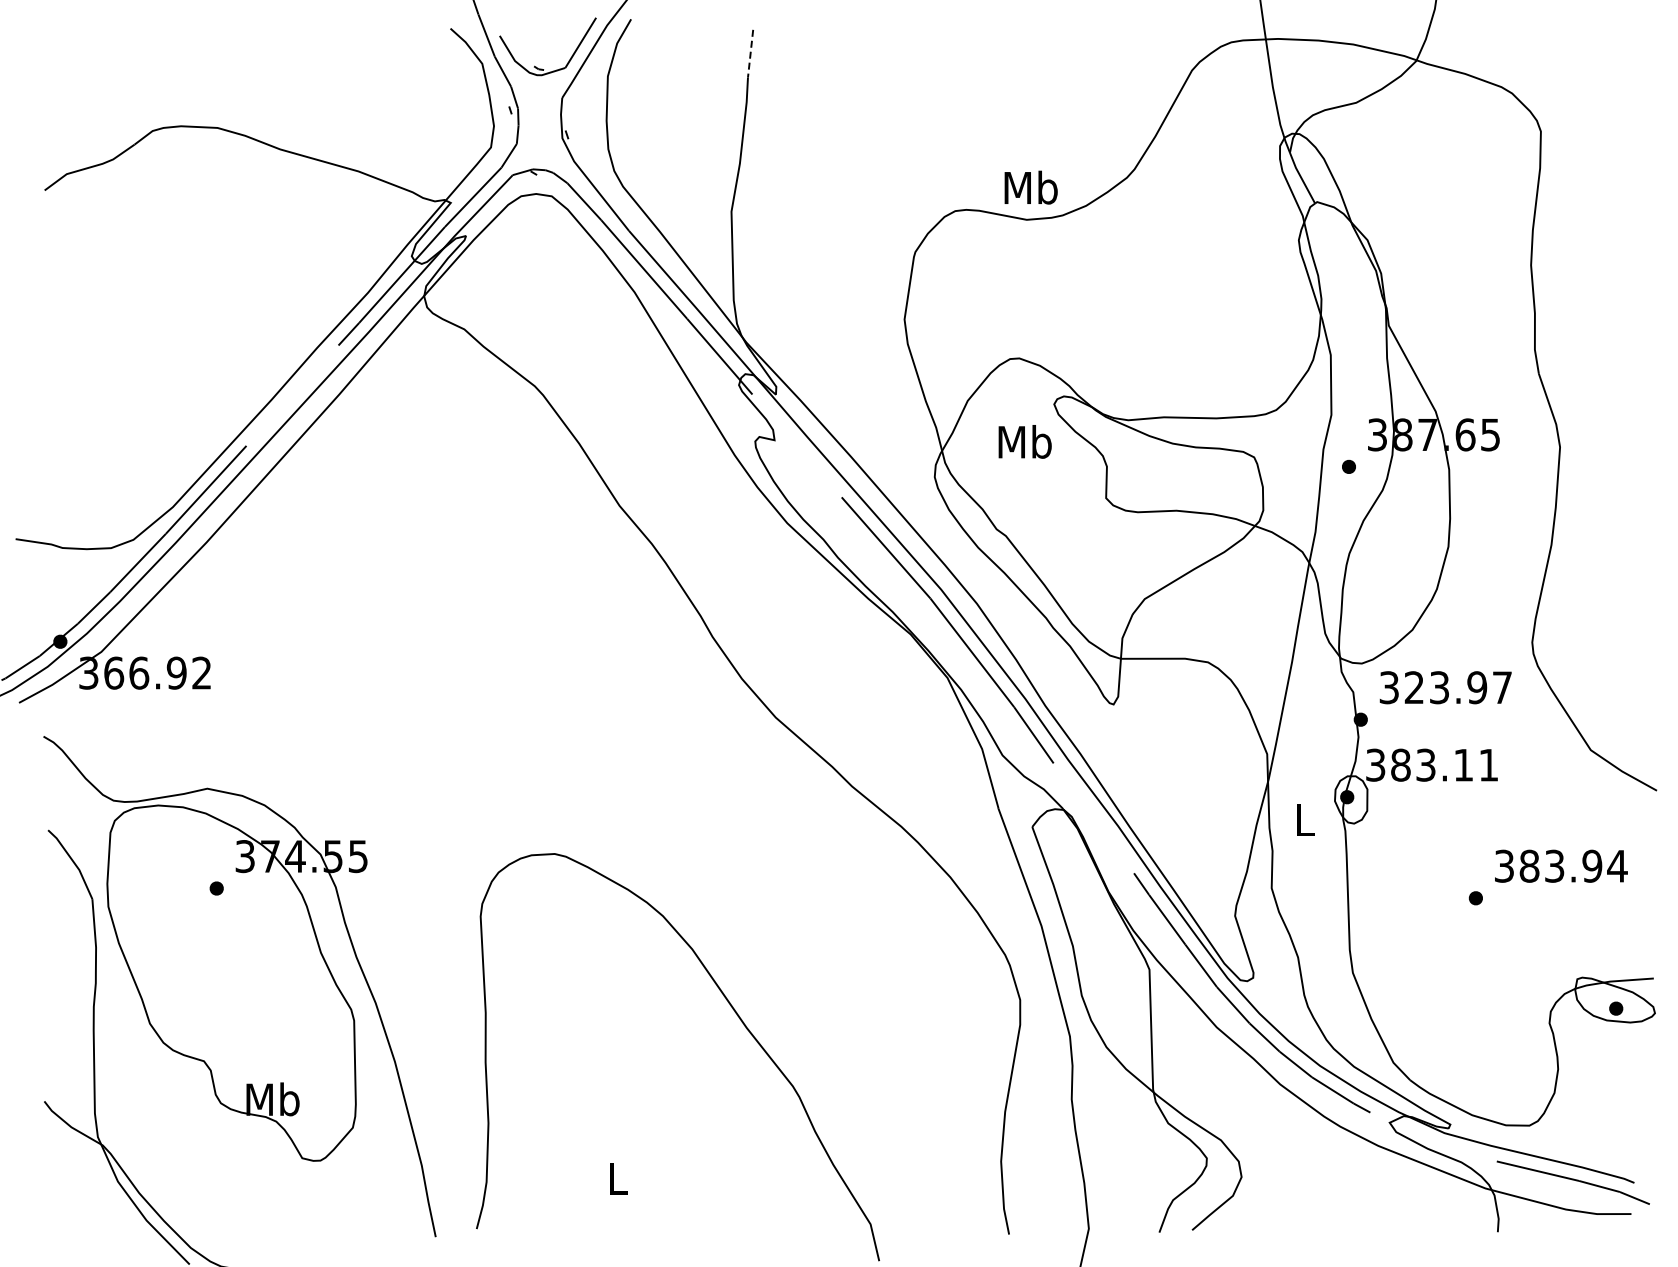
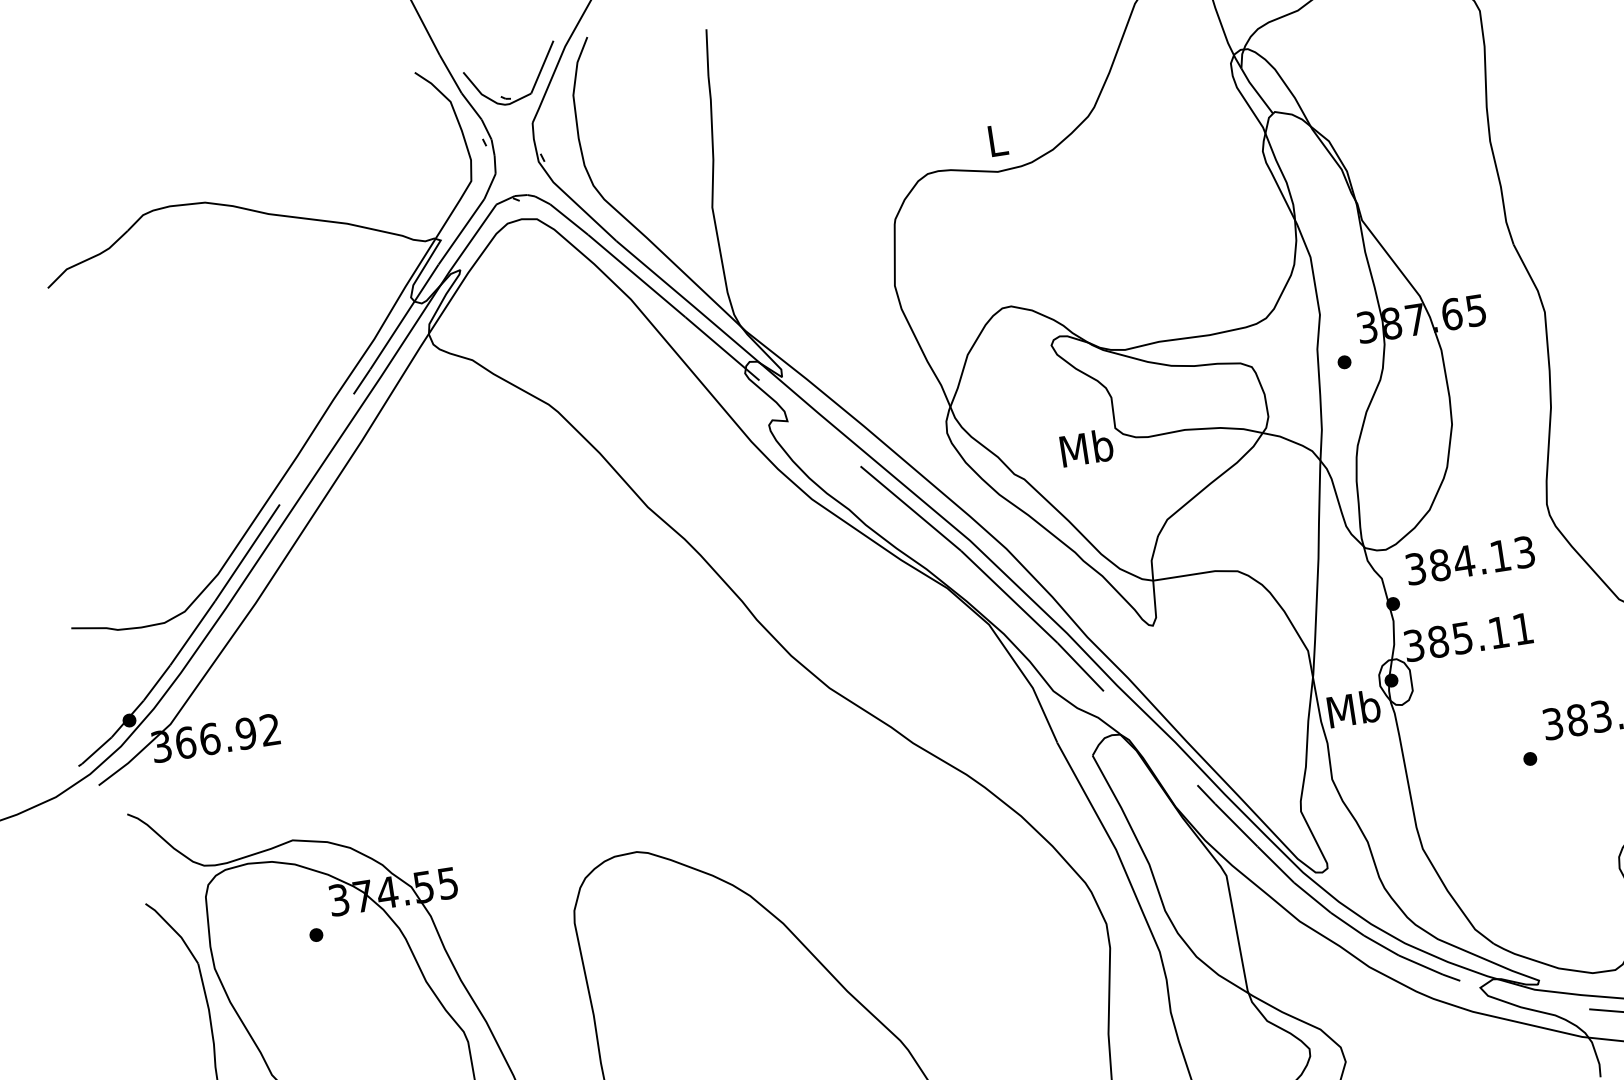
line: (750, 54) -> (707, 53), dashed -> solid
text: (1030, 187) -> (996, 140), Mb -> L
text: (1024, 441) -> (1086, 447), moved
text: (1457, 687) -> (1481, 558), 323.97 -> 384.13
text: (1426, 764) -> (1463, 637), 383.11 -> 385.11
text: (1304, 819) -> (1353, 708), L -> Mb

